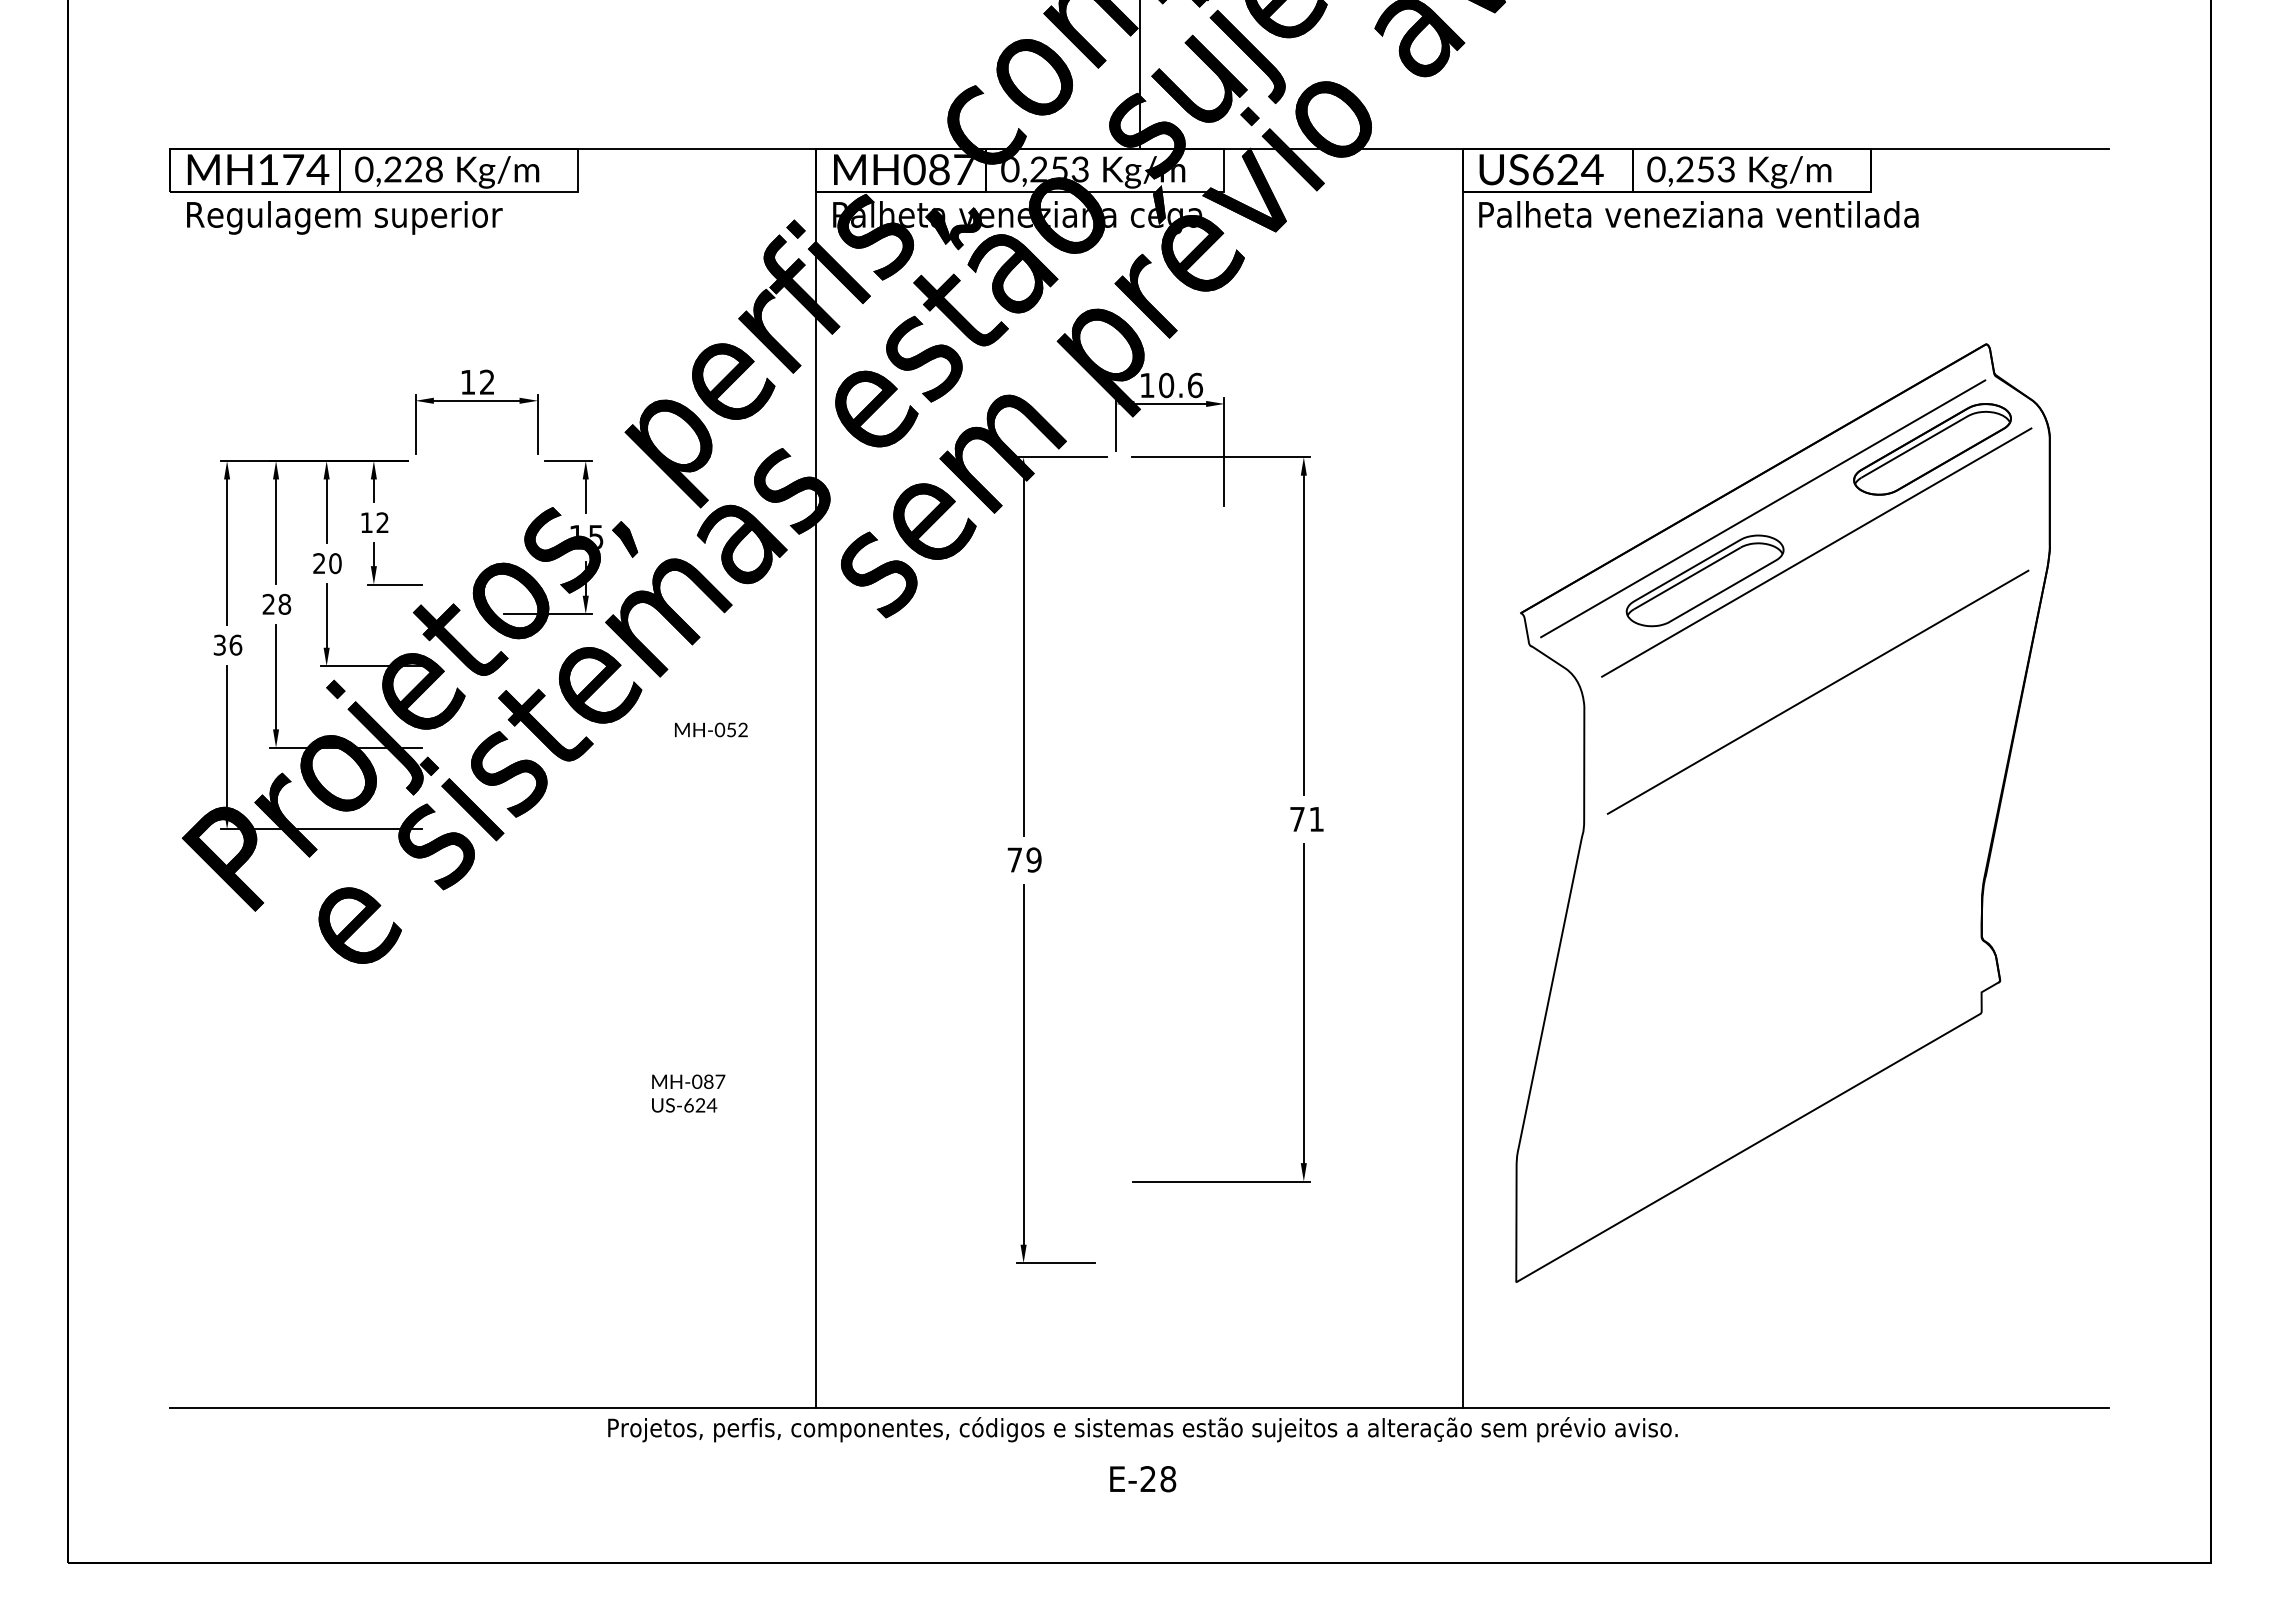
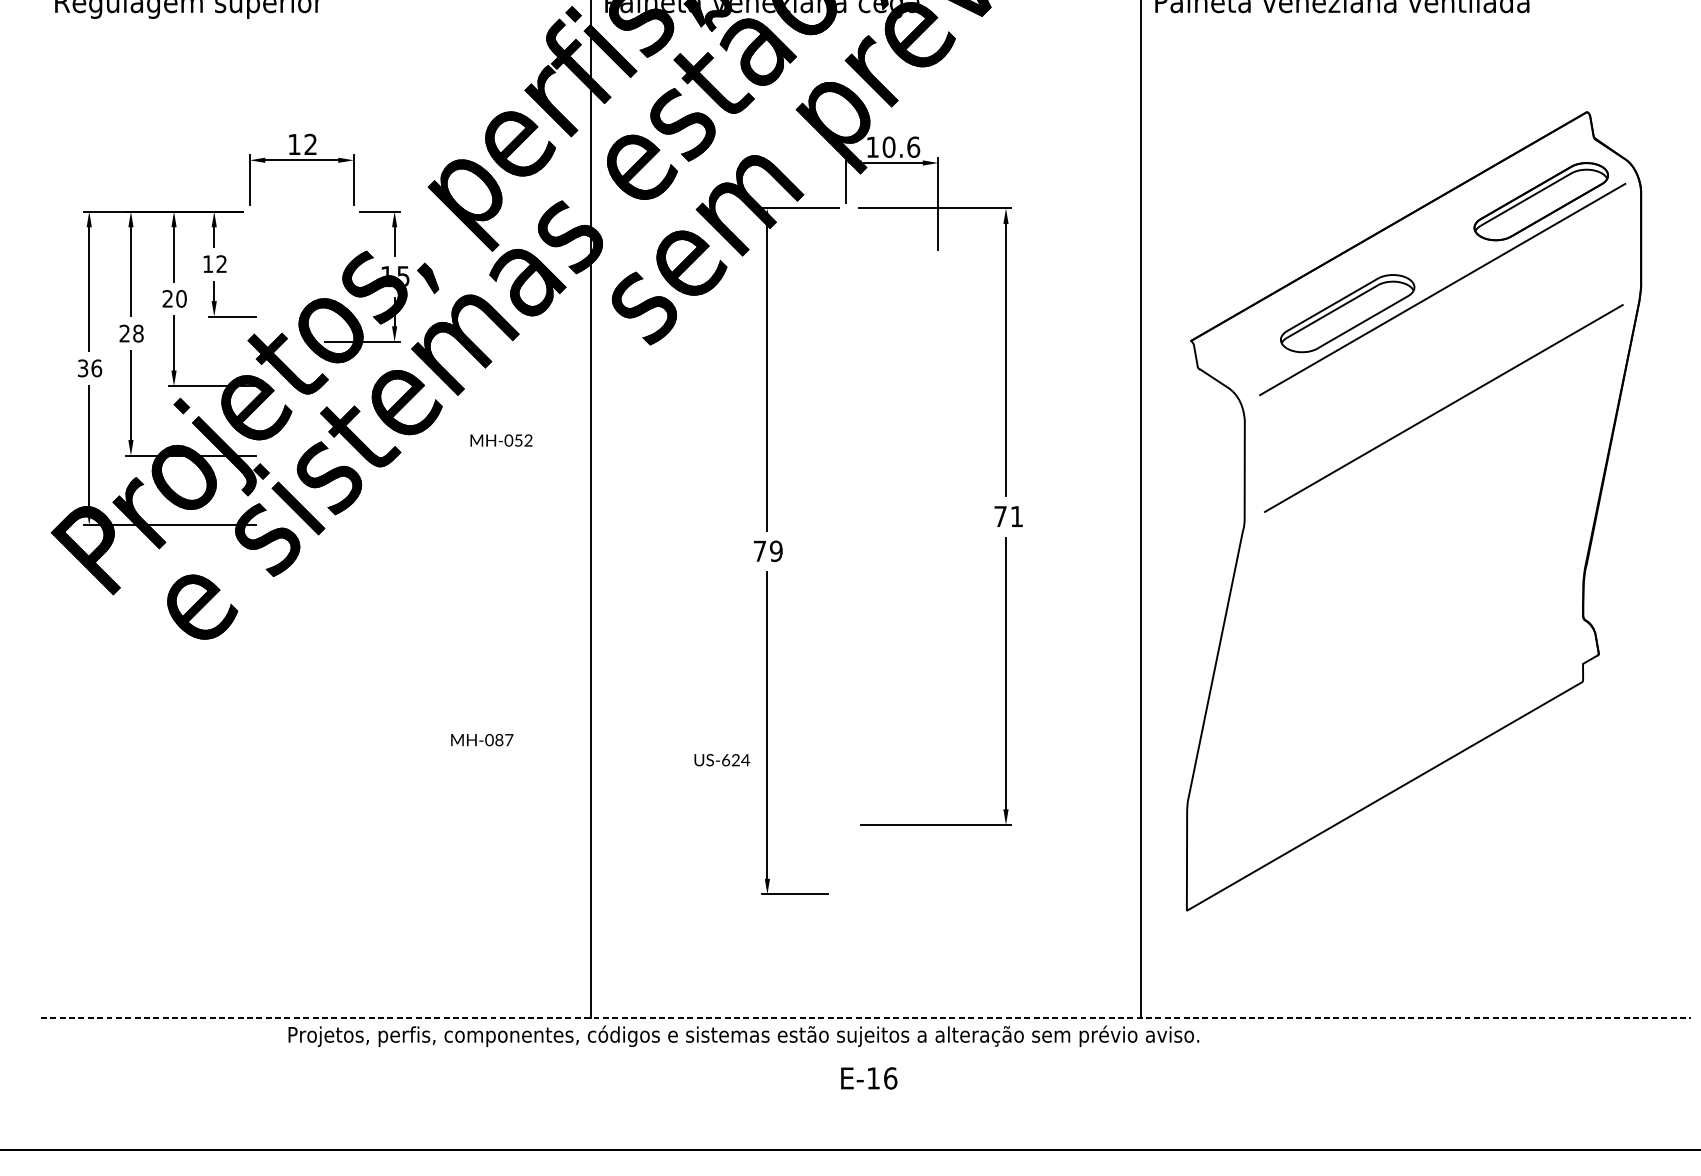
line: (1763, 508) -> (1397, 251), removed
text: (684, 1105) -> (722, 760), moved
line: (1139, 1407) -> (866, 1017), solid -> dashed
text: (1142, 1429) -> (743, 1036), moved
text: (1158, 1479) -> (882, 1078), E-28 -> E-16

